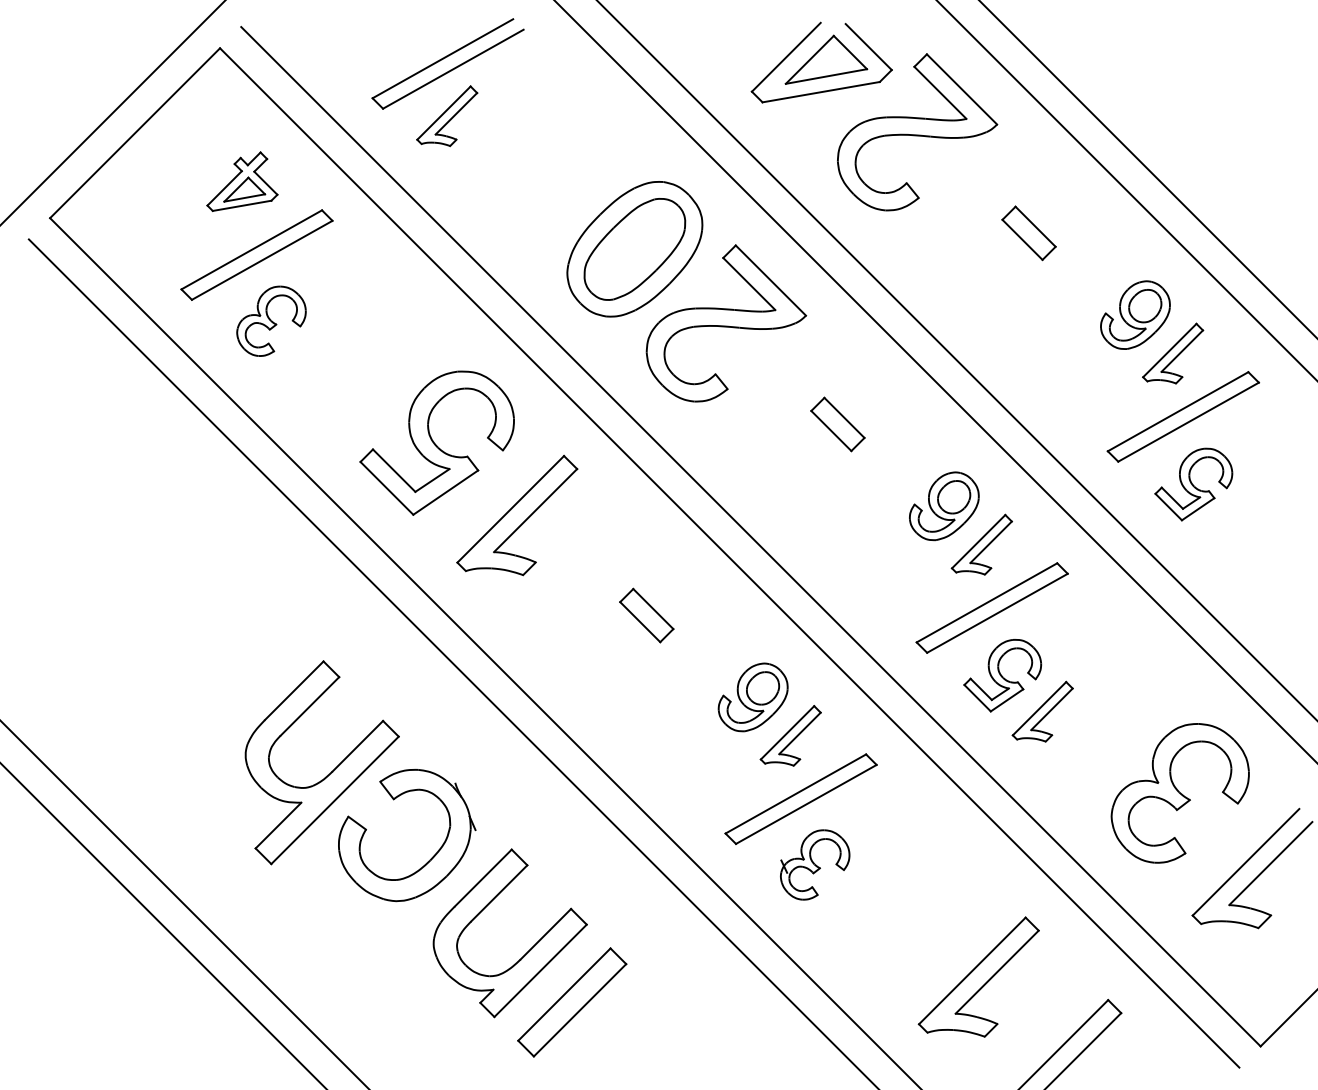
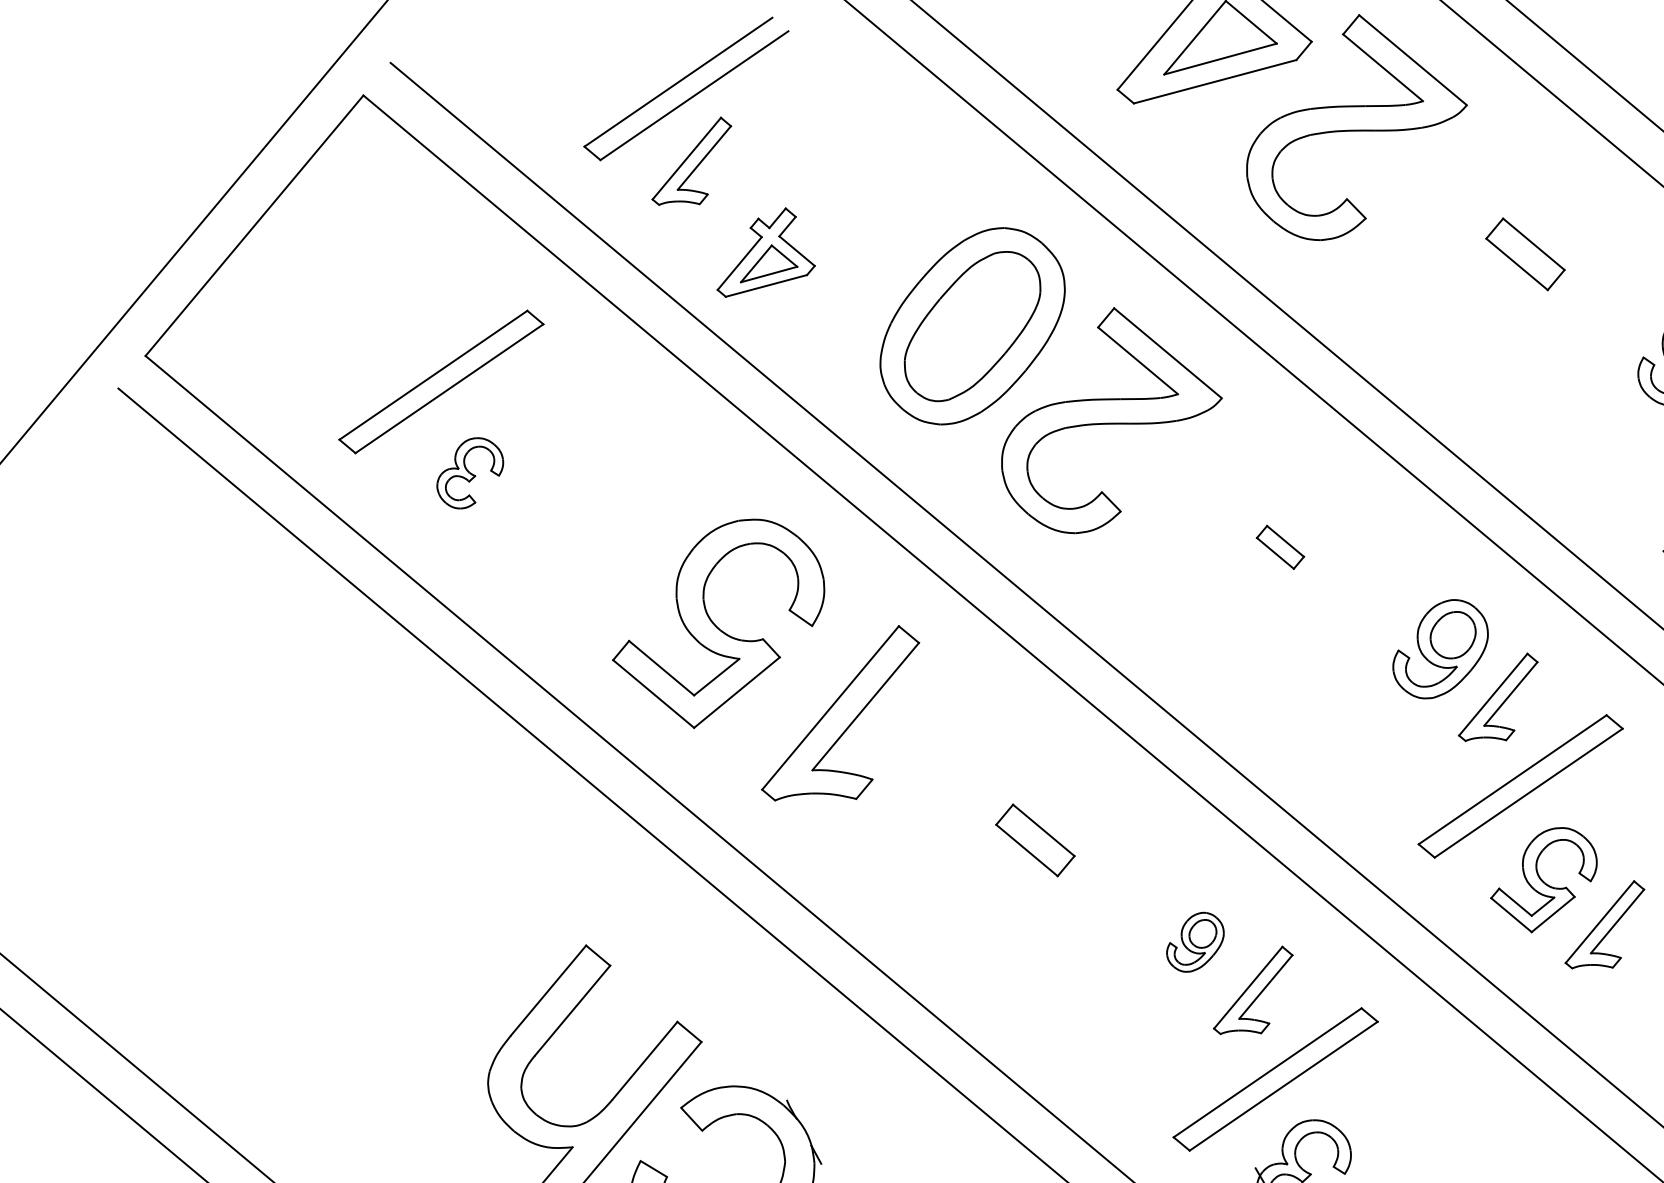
part: (242, 181) -> (763, 251), moved
part: (271, 320) -> (470, 472), size x0.7
part: (837, 424) -> (1279, 547), size x0.6
part: (752, 697) -> (1194, 942), size x0.6

